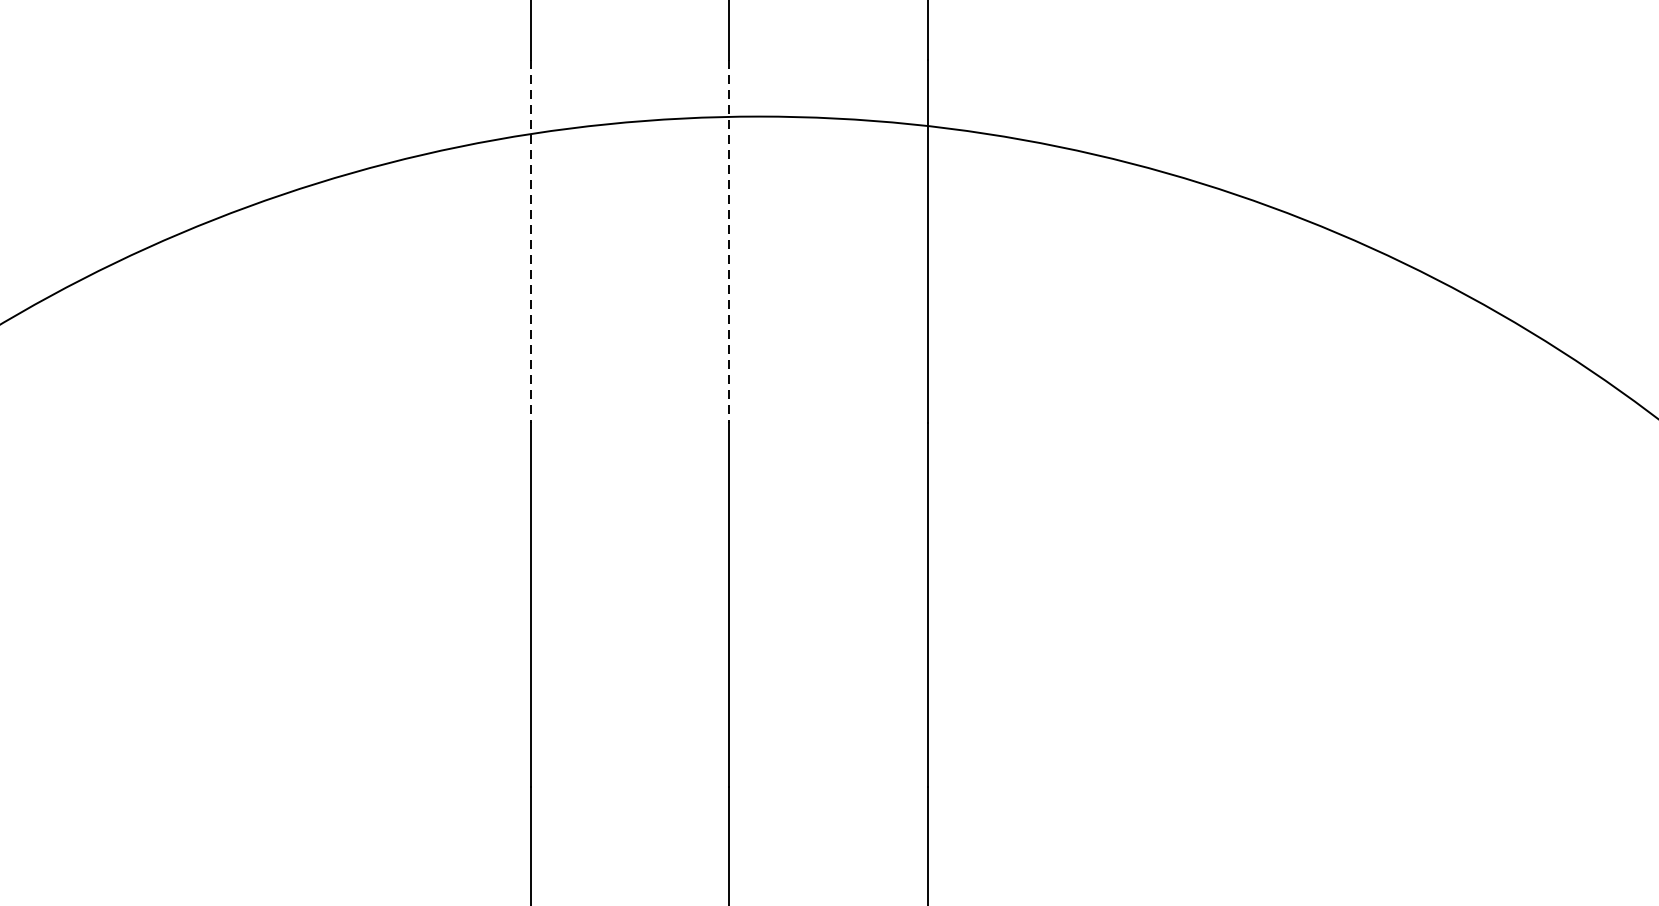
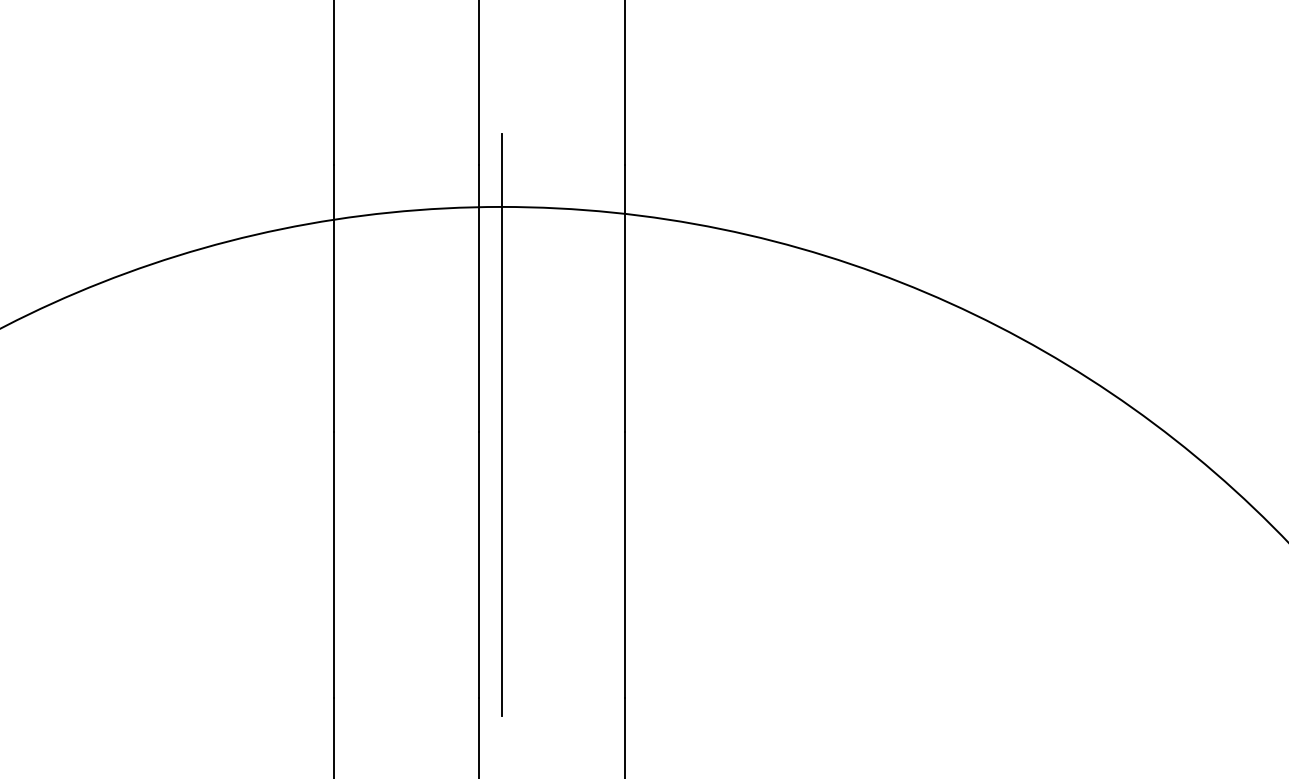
line: (531, 241) -> (334, 298), dashed -> solid
line: (729, 241) -> (479, 298), dashed -> solid
line: (759, 413) -> (501, 424), added

